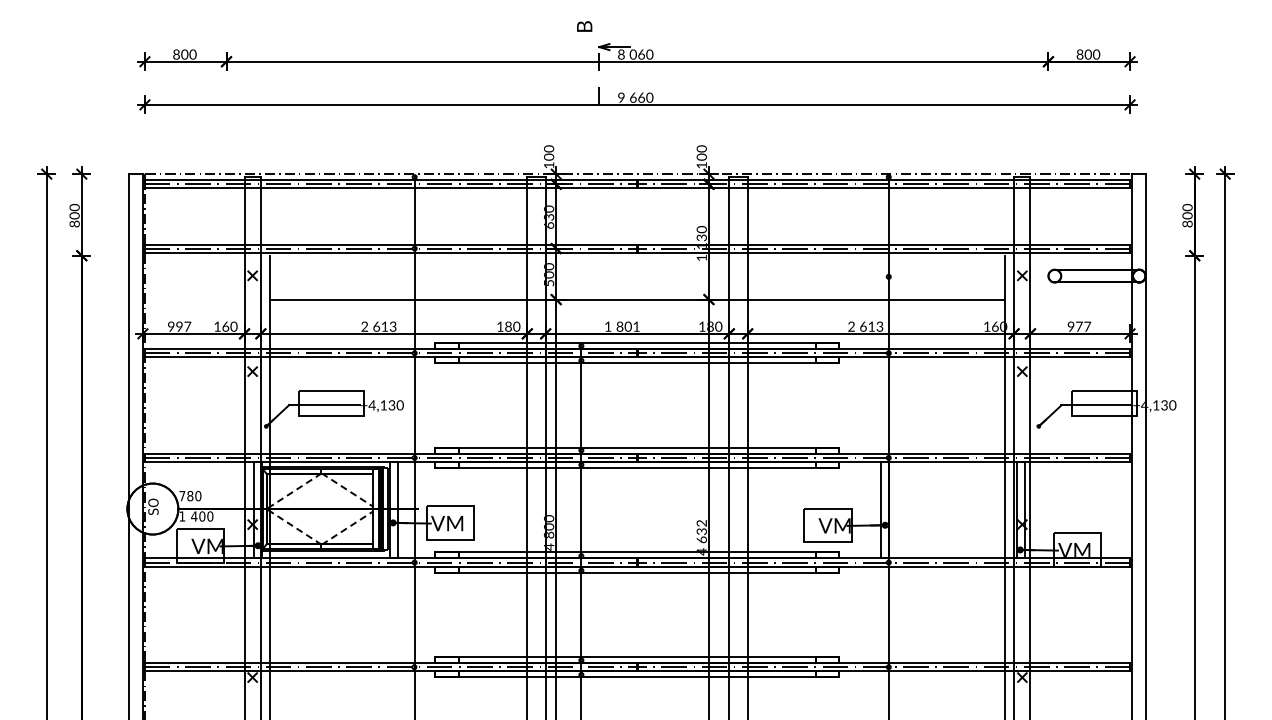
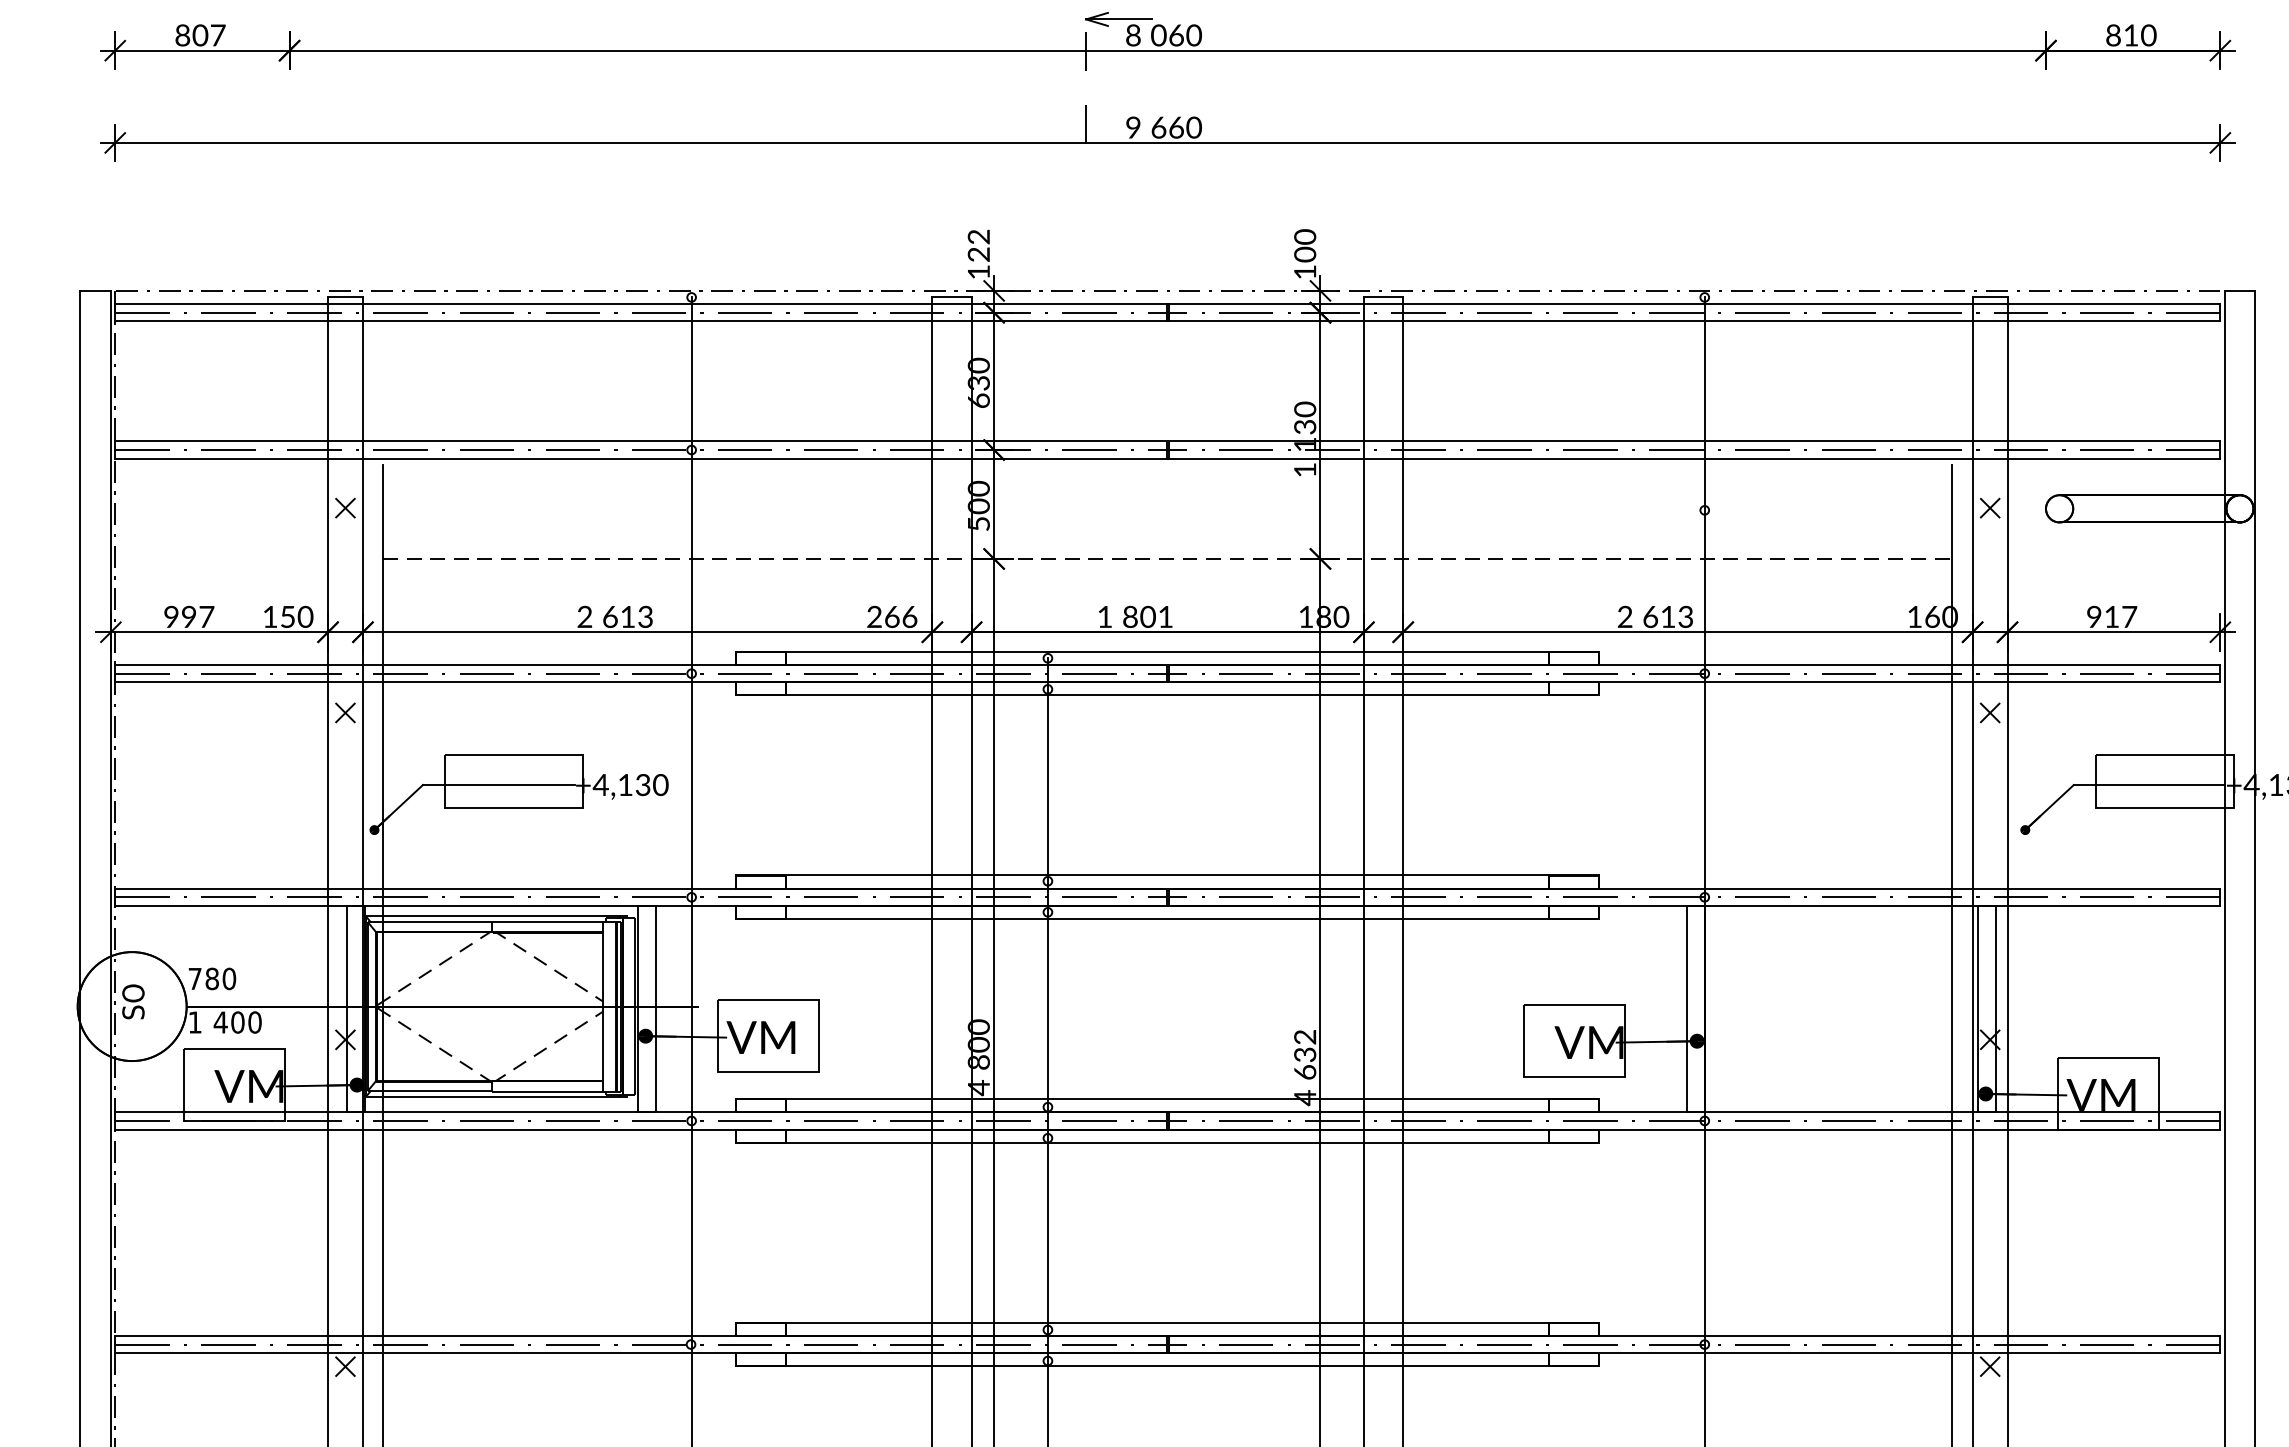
text: (192, 54) -> (216, 35), 800 -> 807
text: (1087, 54) -> (2129, 35), 800 -> 810
text: (550, 152) -> (981, 244), 100 -> 122
line: (638, 299) -> (1169, 558), solid -> dashed
text: (225, 326) -> (287, 616), 160 -> 150
text: (508, 326) -> (892, 616), 180 -> 266
text: (1079, 326) -> (2112, 616), 977 -> 917

